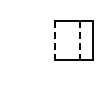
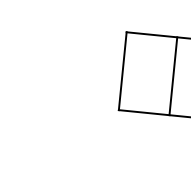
line: (54, 41) -> (121, 73), dashed -> solid
line: (79, 41) -> (172, 78), dashed -> solid

